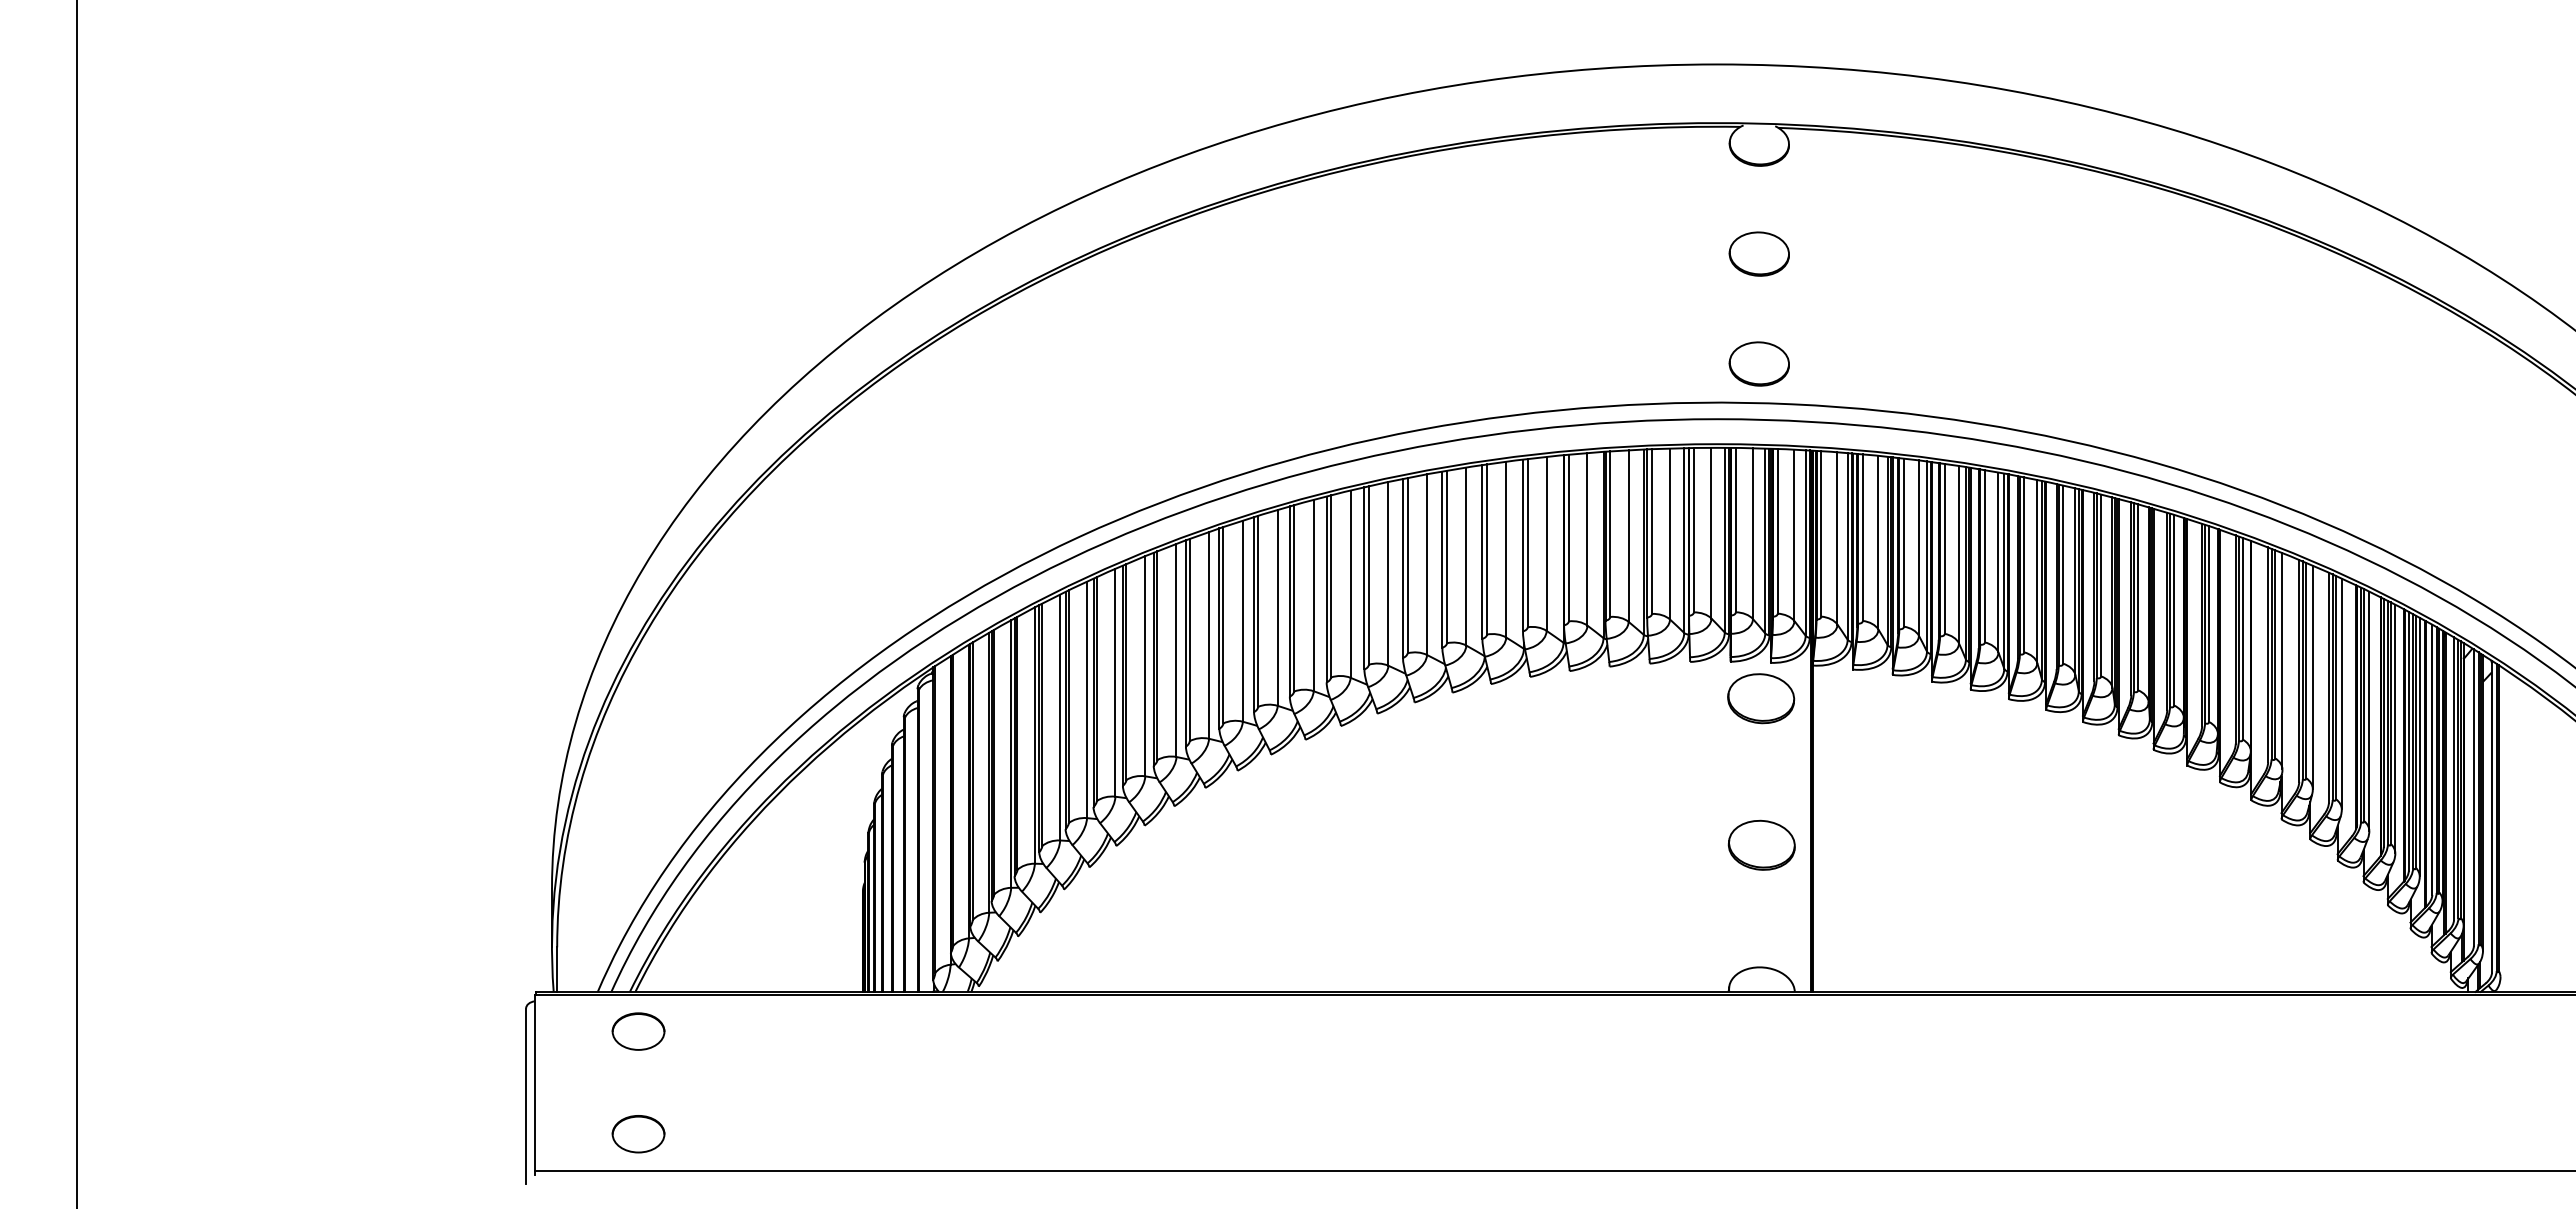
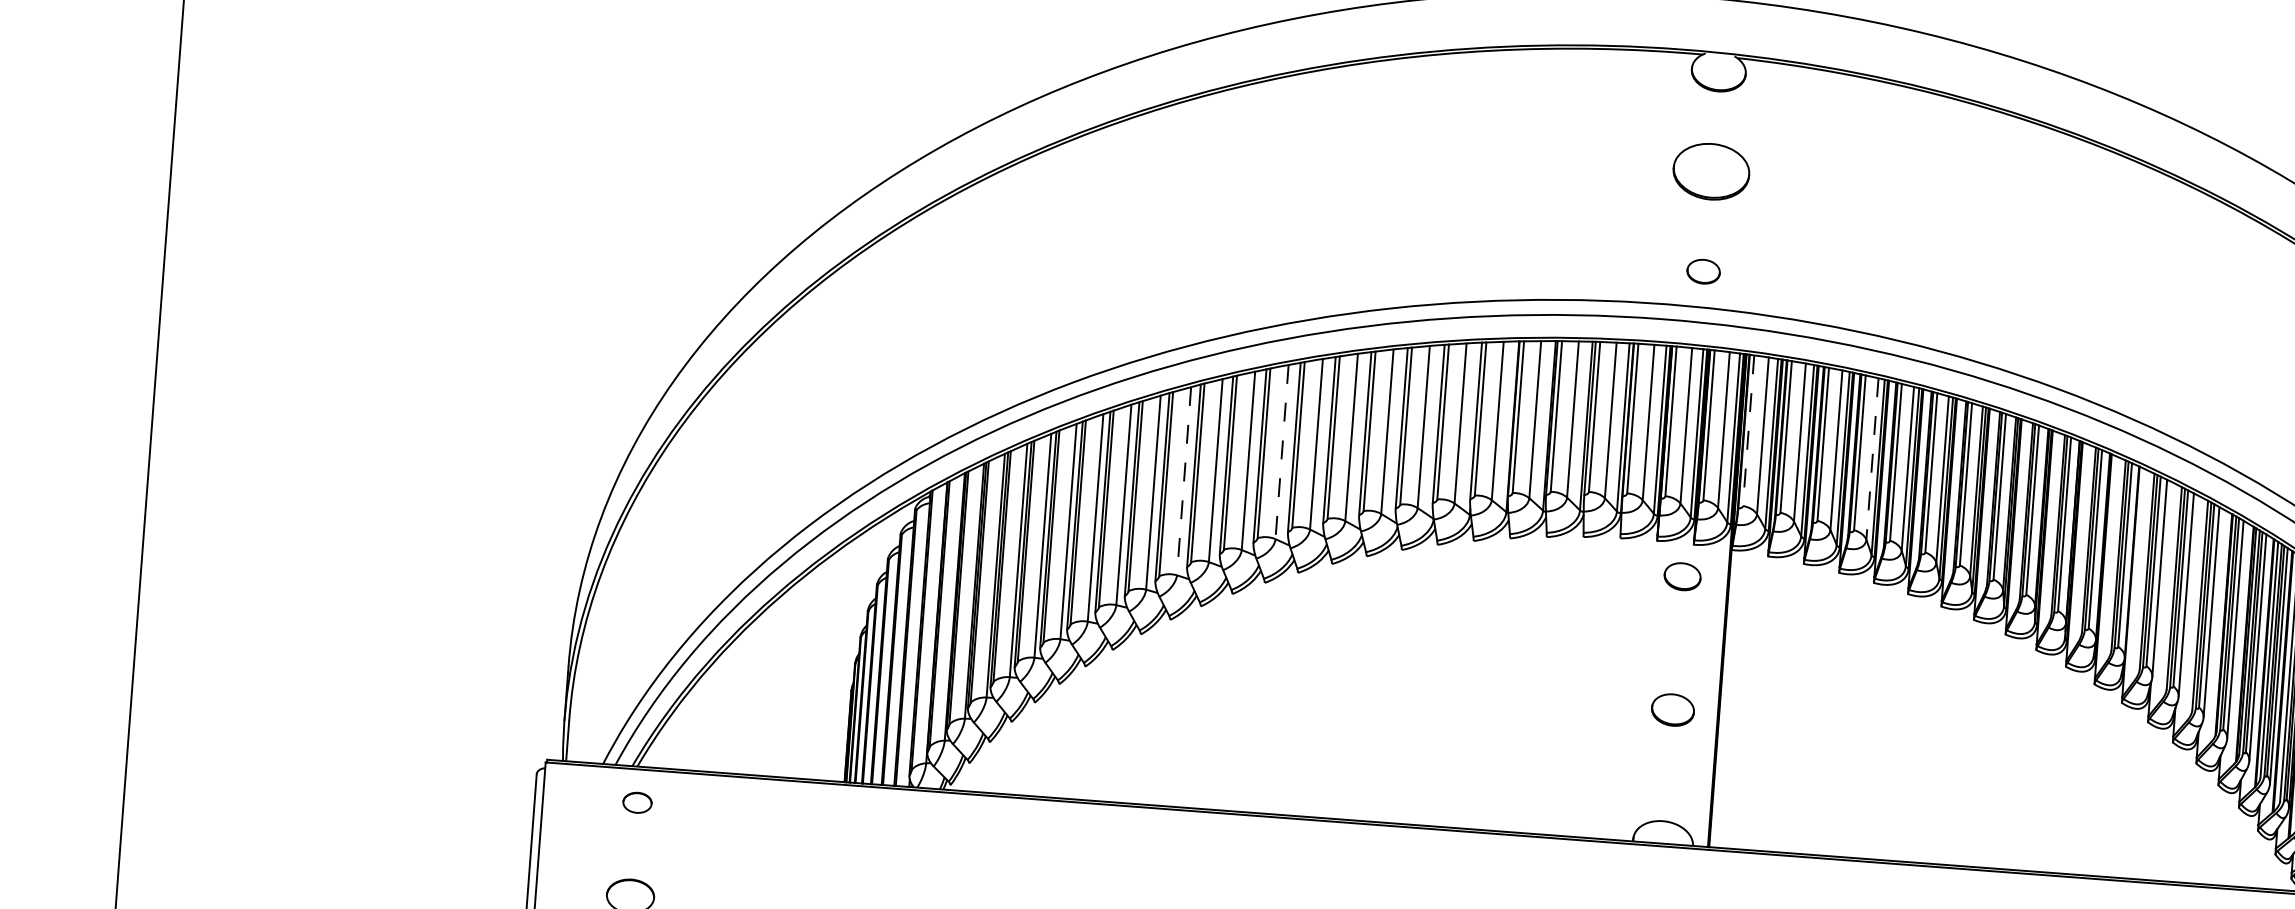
part: (1758, 253) -> (1710, 171), size x1.4
part: (1758, 363) -> (1703, 271), size x0.6
line: (1821, 533) -> (1748, 430), solid -> dashed
line: (1958, 554) -> (1872, 458), solid -> dashed
line: (1313, 595) -> (1281, 452), solid -> dashed
line: (1209, 635) -> (1184, 481), solid -> dashed
part: (1761, 698) -> (1682, 576), size x0.6
part: (1761, 844) -> (1672, 709), size x0.7
part: (638, 1031) -> (637, 802), size x0.6

